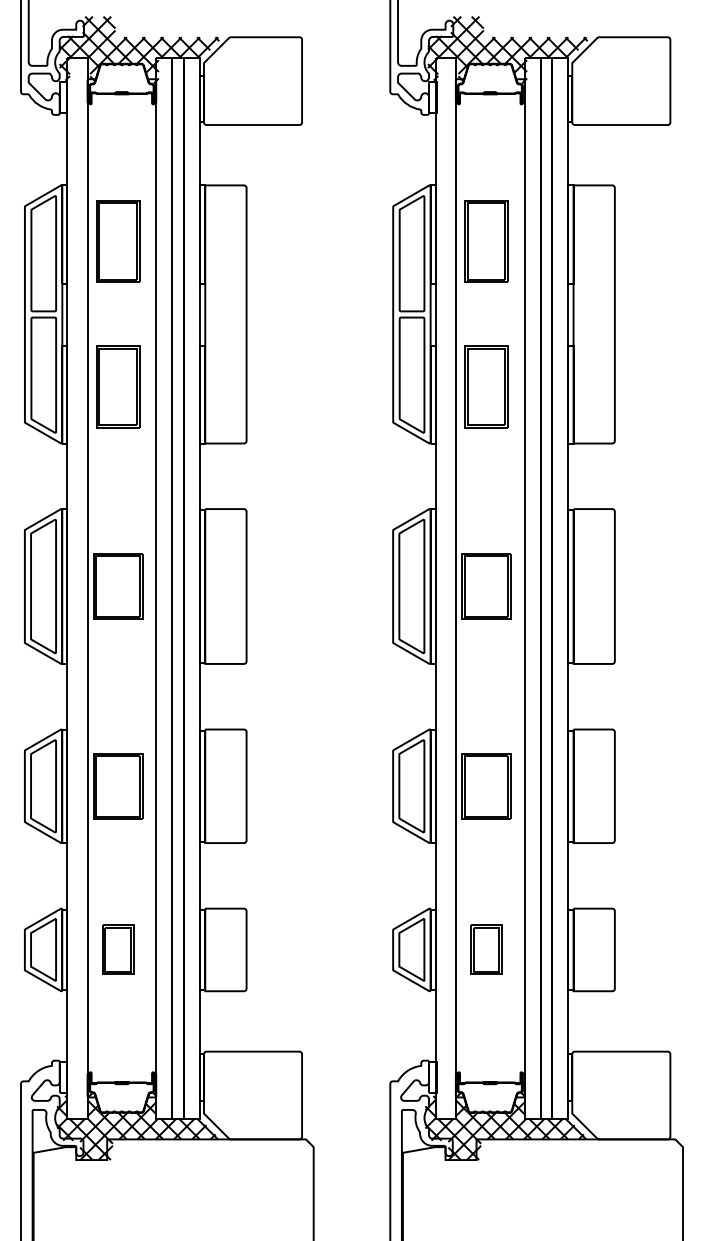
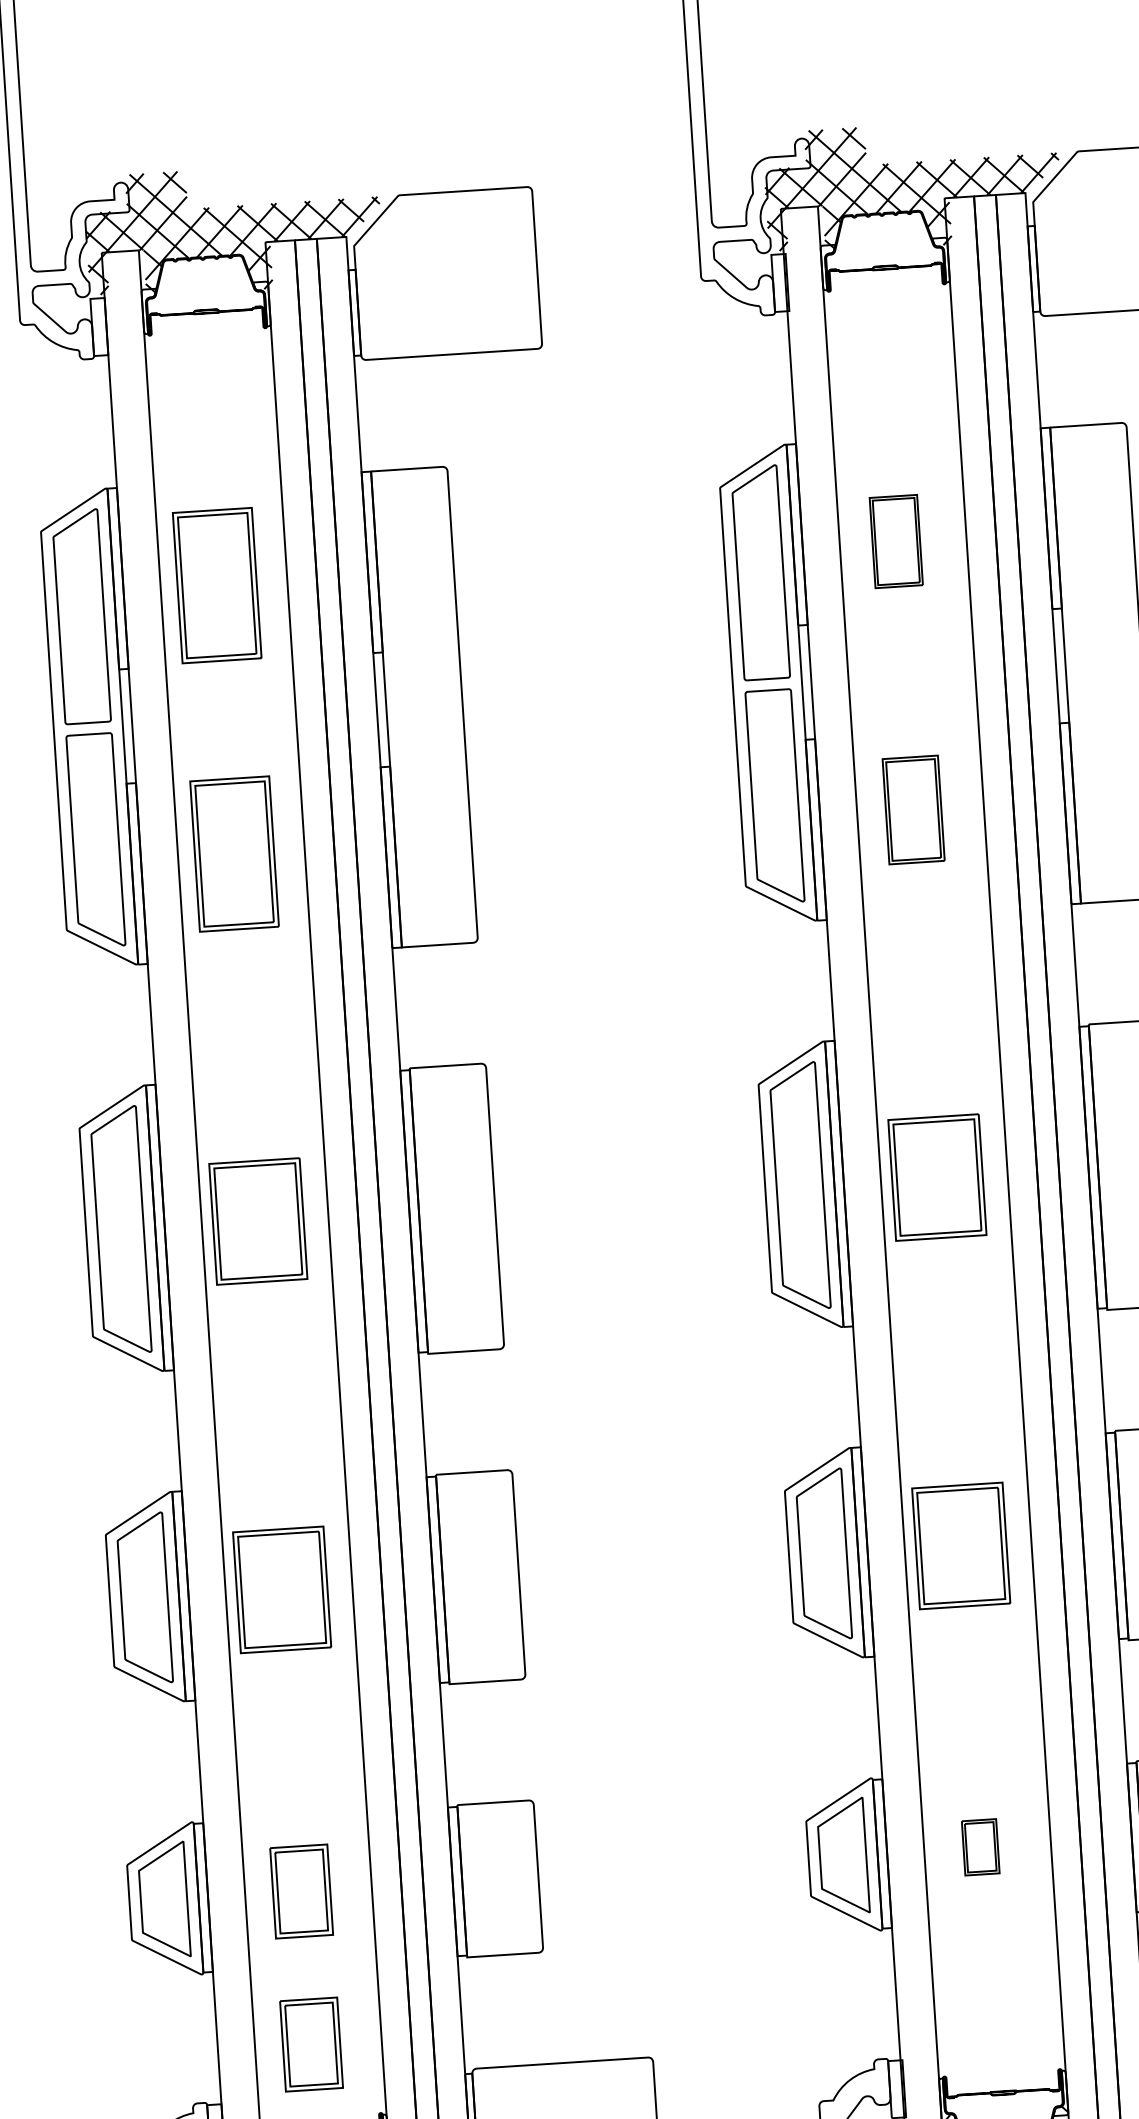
part: (486, 241) -> (896, 541), size x0.6
part: (486, 386) -> (913, 808), size x0.7
part: (486, 949) -> (980, 1846), size x0.6
part: (118, 1032) -> (312, 2043), added

